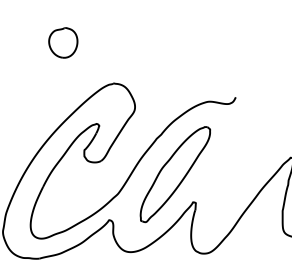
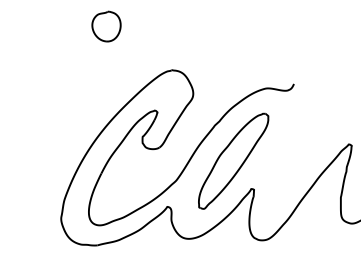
part: (63, 42) -> (106, 26), moved

